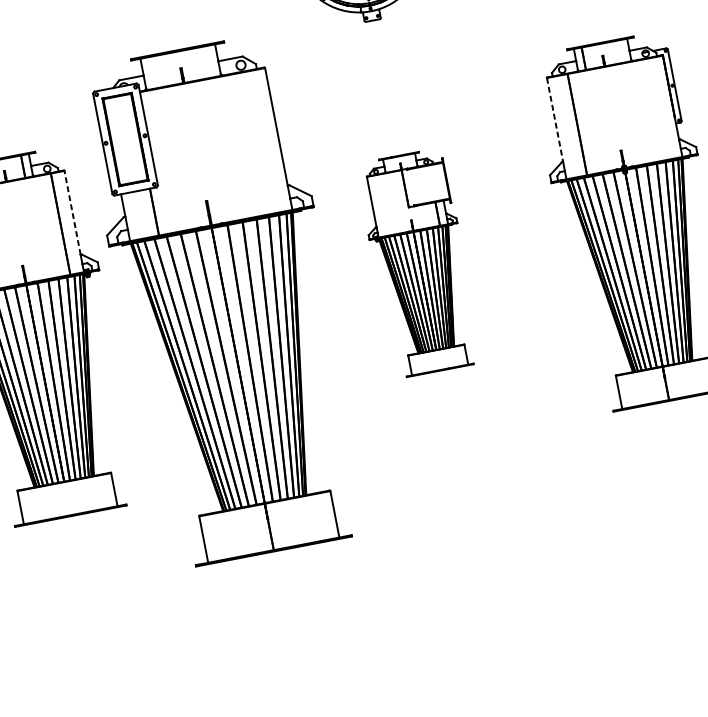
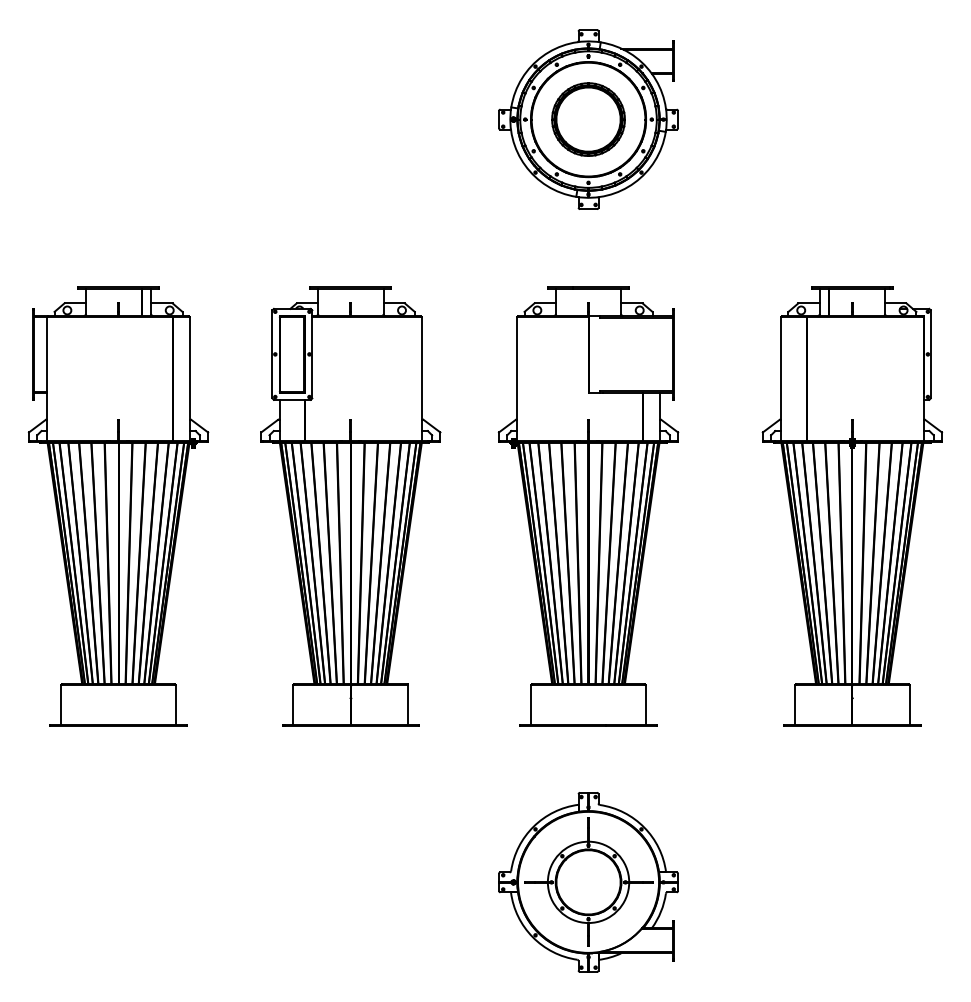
line: (555, 120) -> (781, 368), dashed -> solid
line: (72, 212) -> (189, 367), dashed -> solid
part: (419, 263) -> (588, 506), size x1.67
part: (225, 300) -> (350, 506), size x0.71
part: (478, 569) -> (588, 882), added

